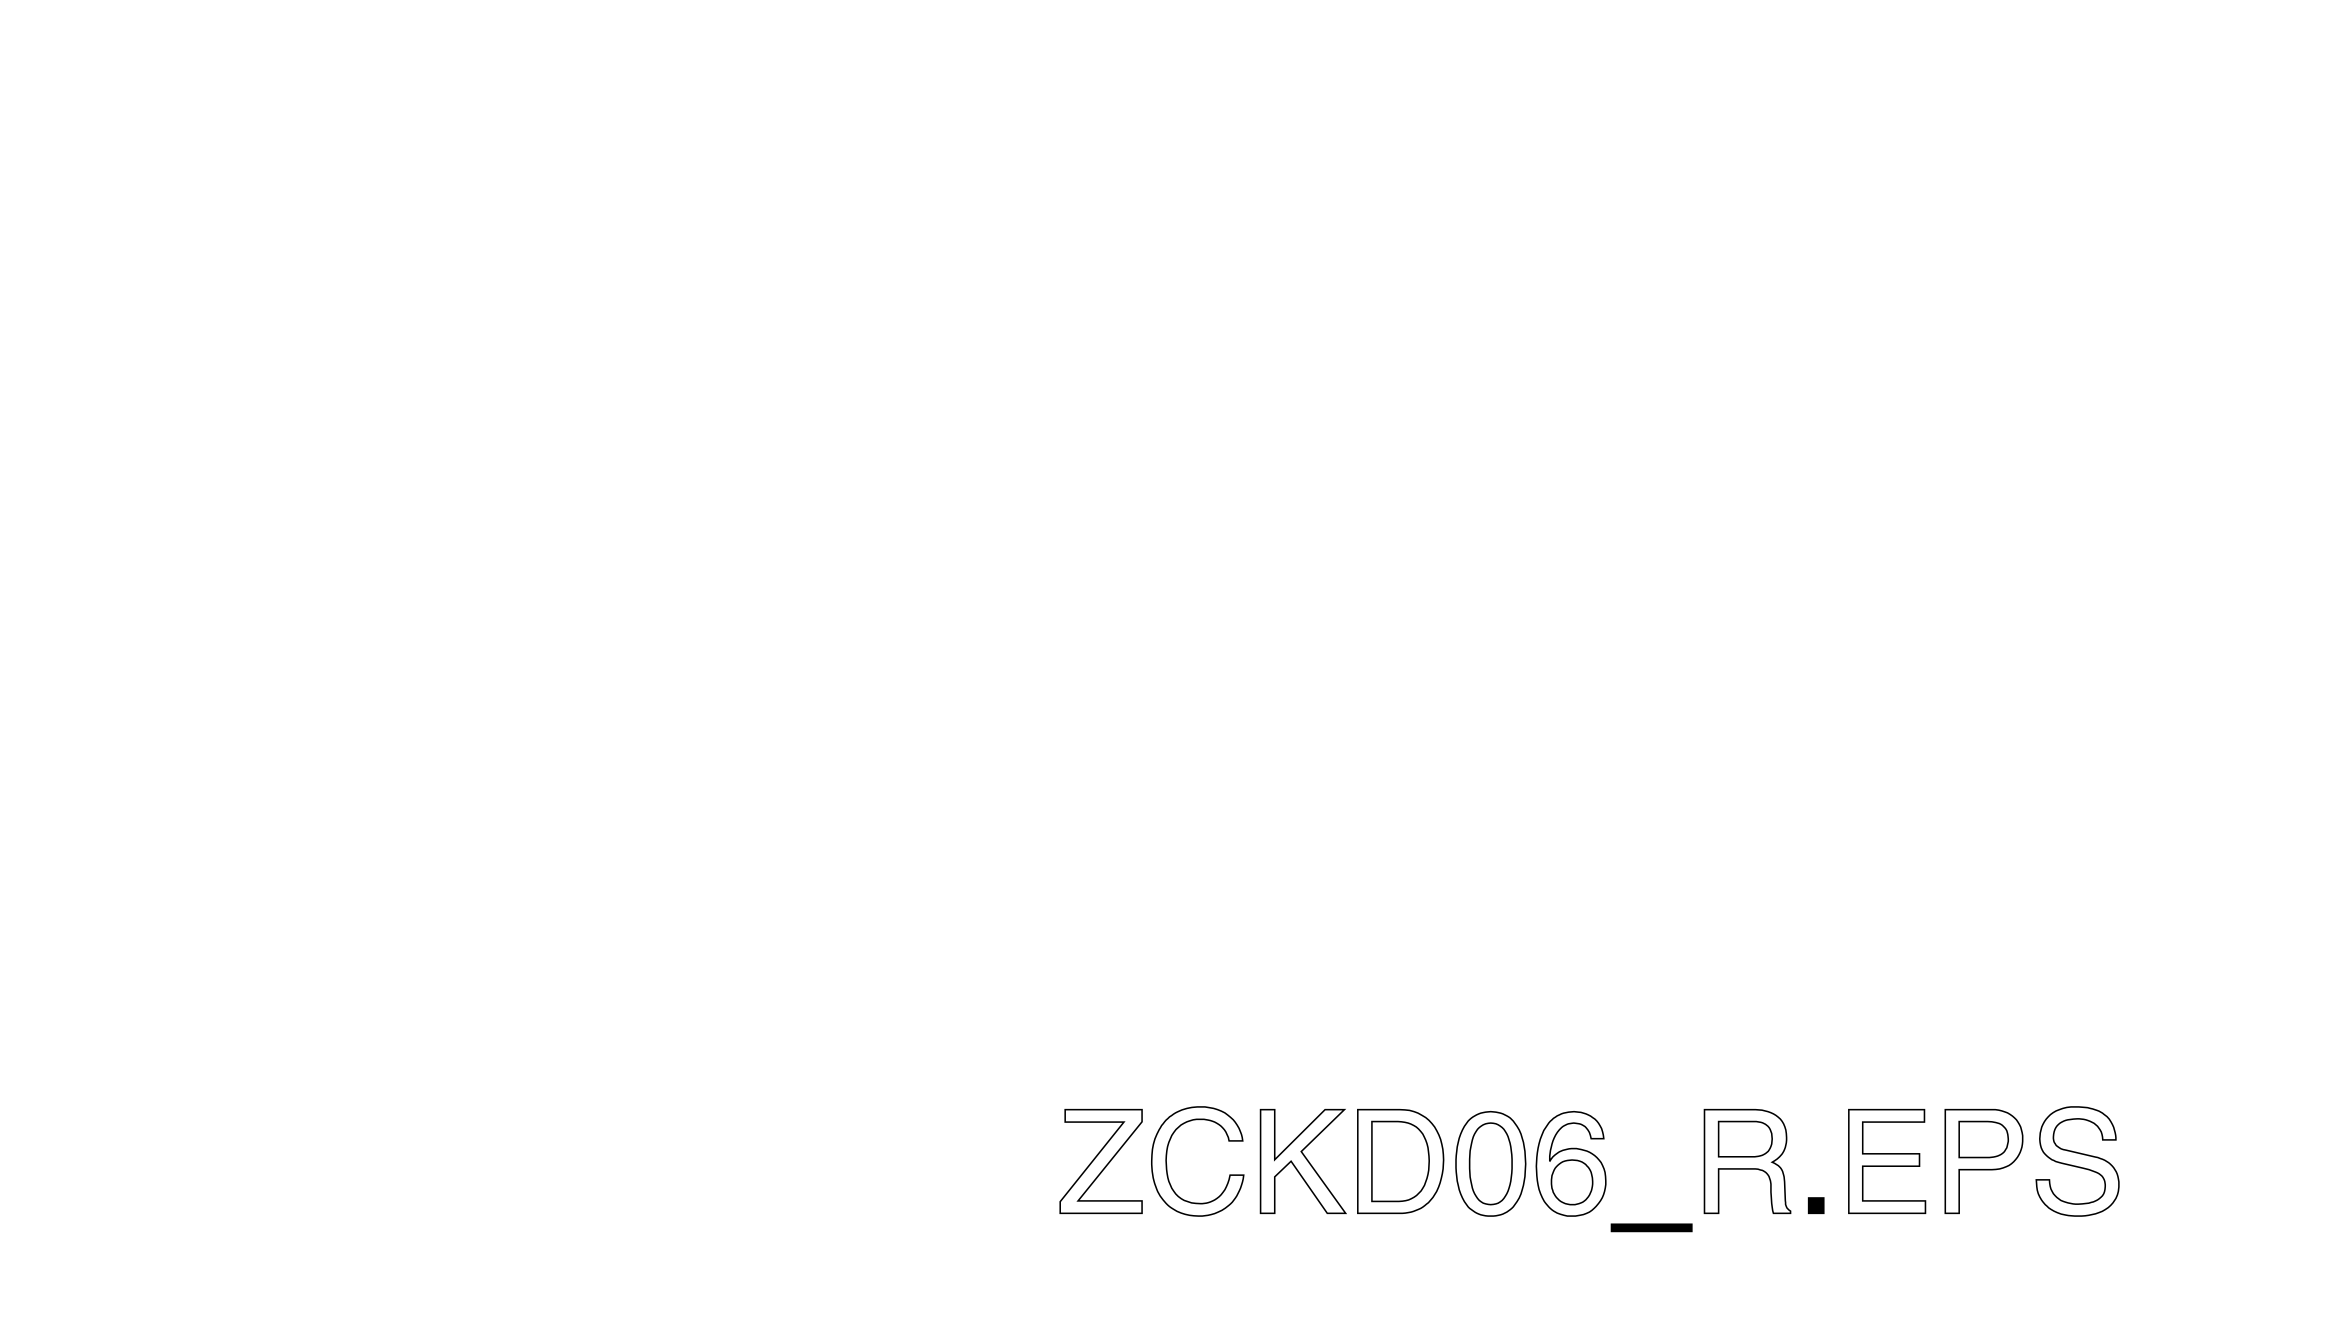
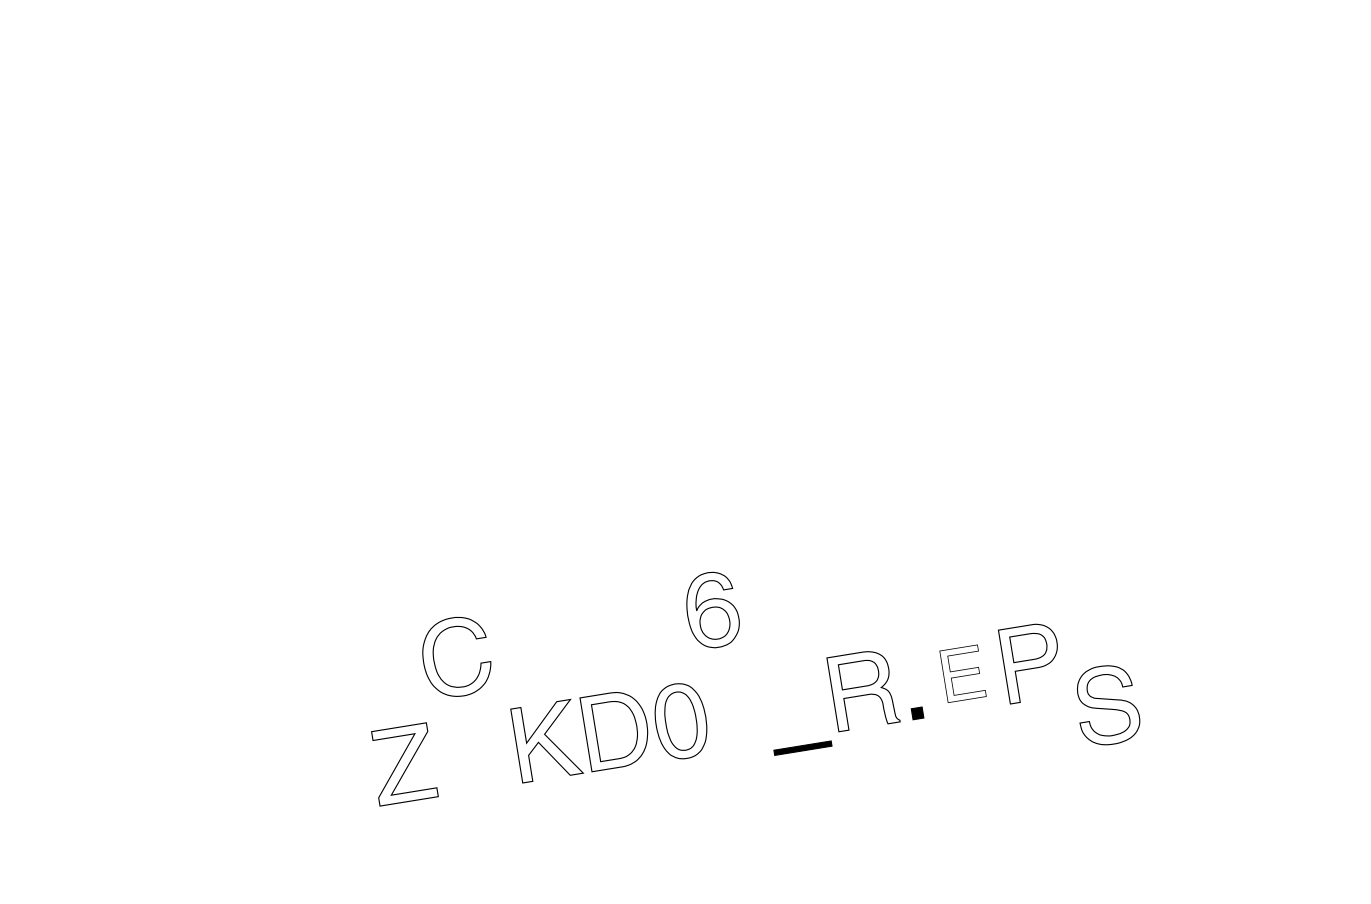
part: (1887, 1161) -> (963, 673), size x0.7
part: (2077, 1161) -> (1107, 705), moved
part: (1570, 1163) -> (711, 609), moved
part: (1167, 1165) -> (435, 663), moved

